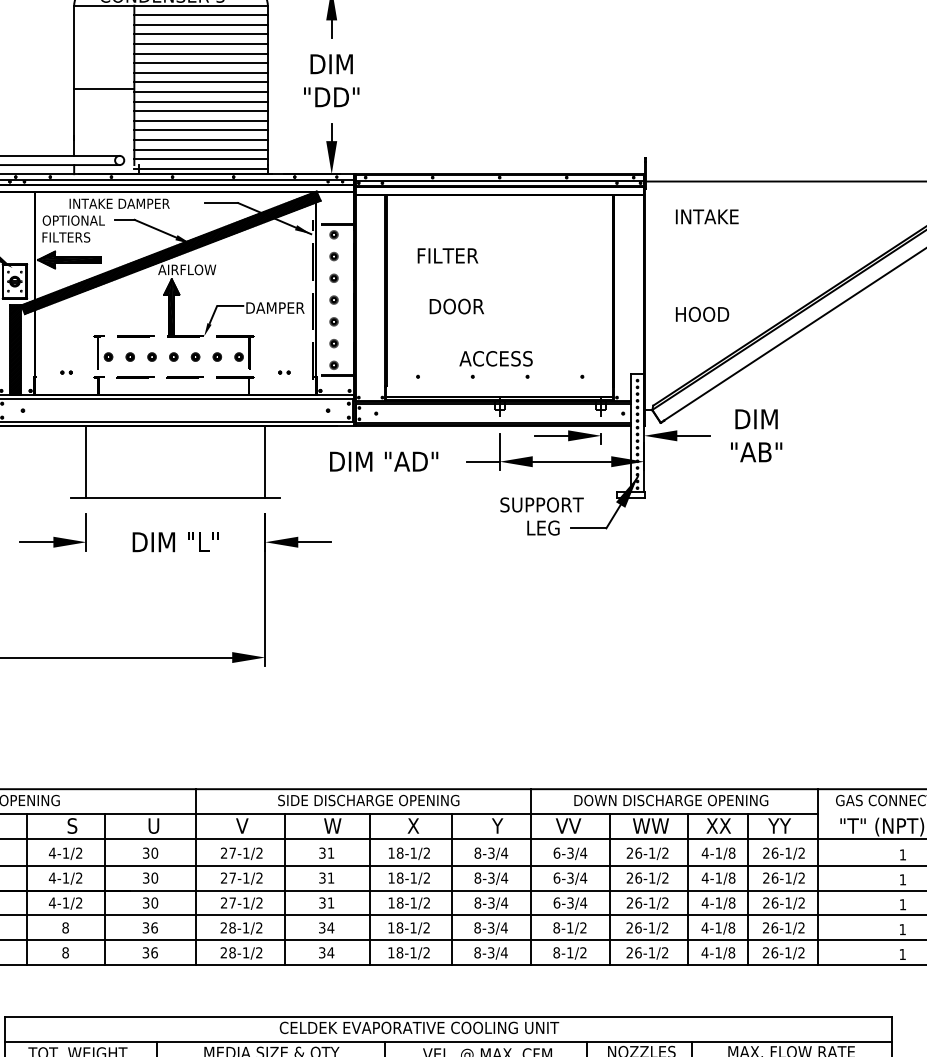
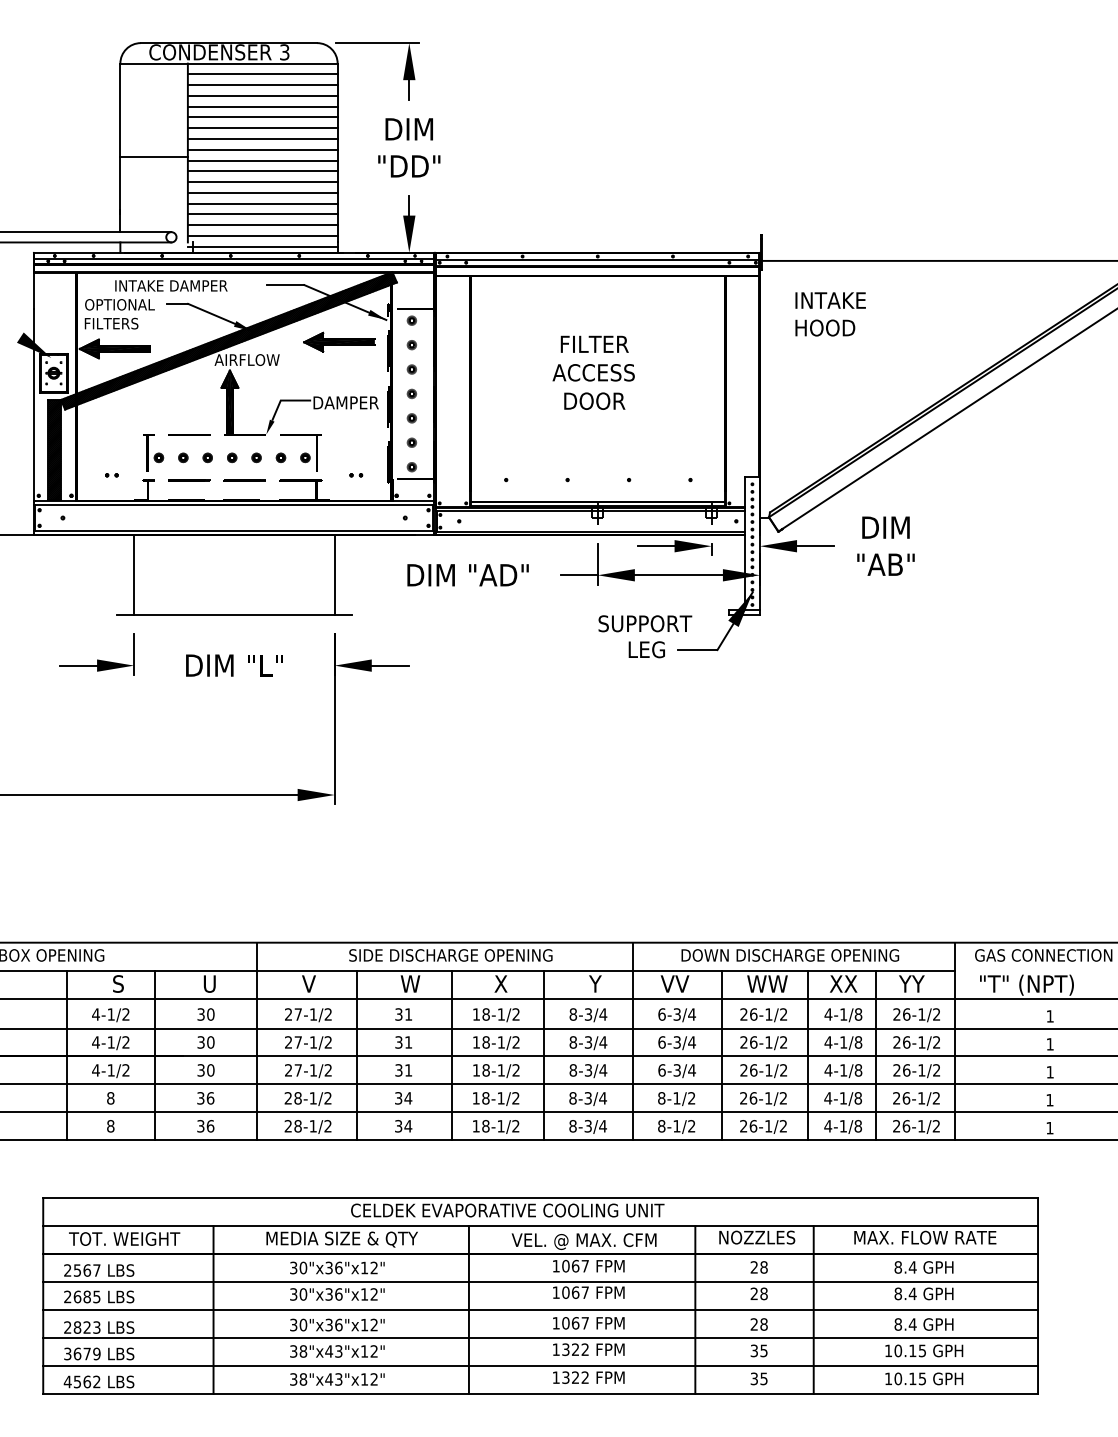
part: (269, 253) -> (339, 341), added
text: (447, 255) -> (594, 343), moved
text: (456, 305) -> (594, 400), moved
text: (702, 313) -> (825, 327), moved
text: (495, 358) -> (593, 372), moved

